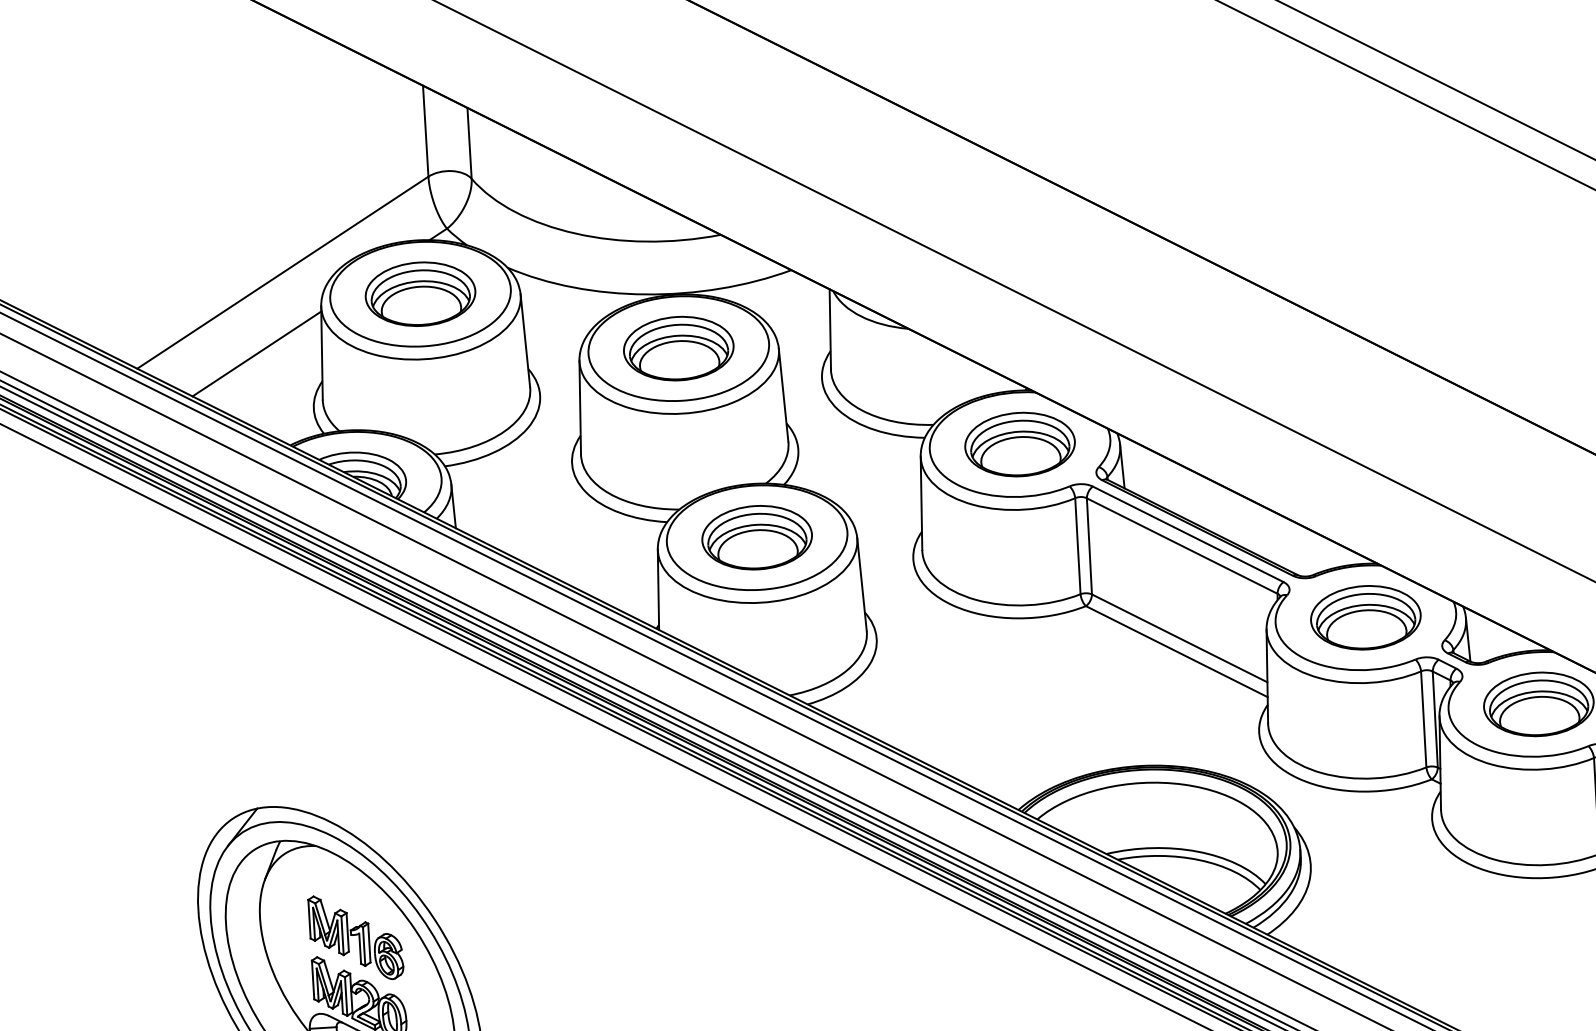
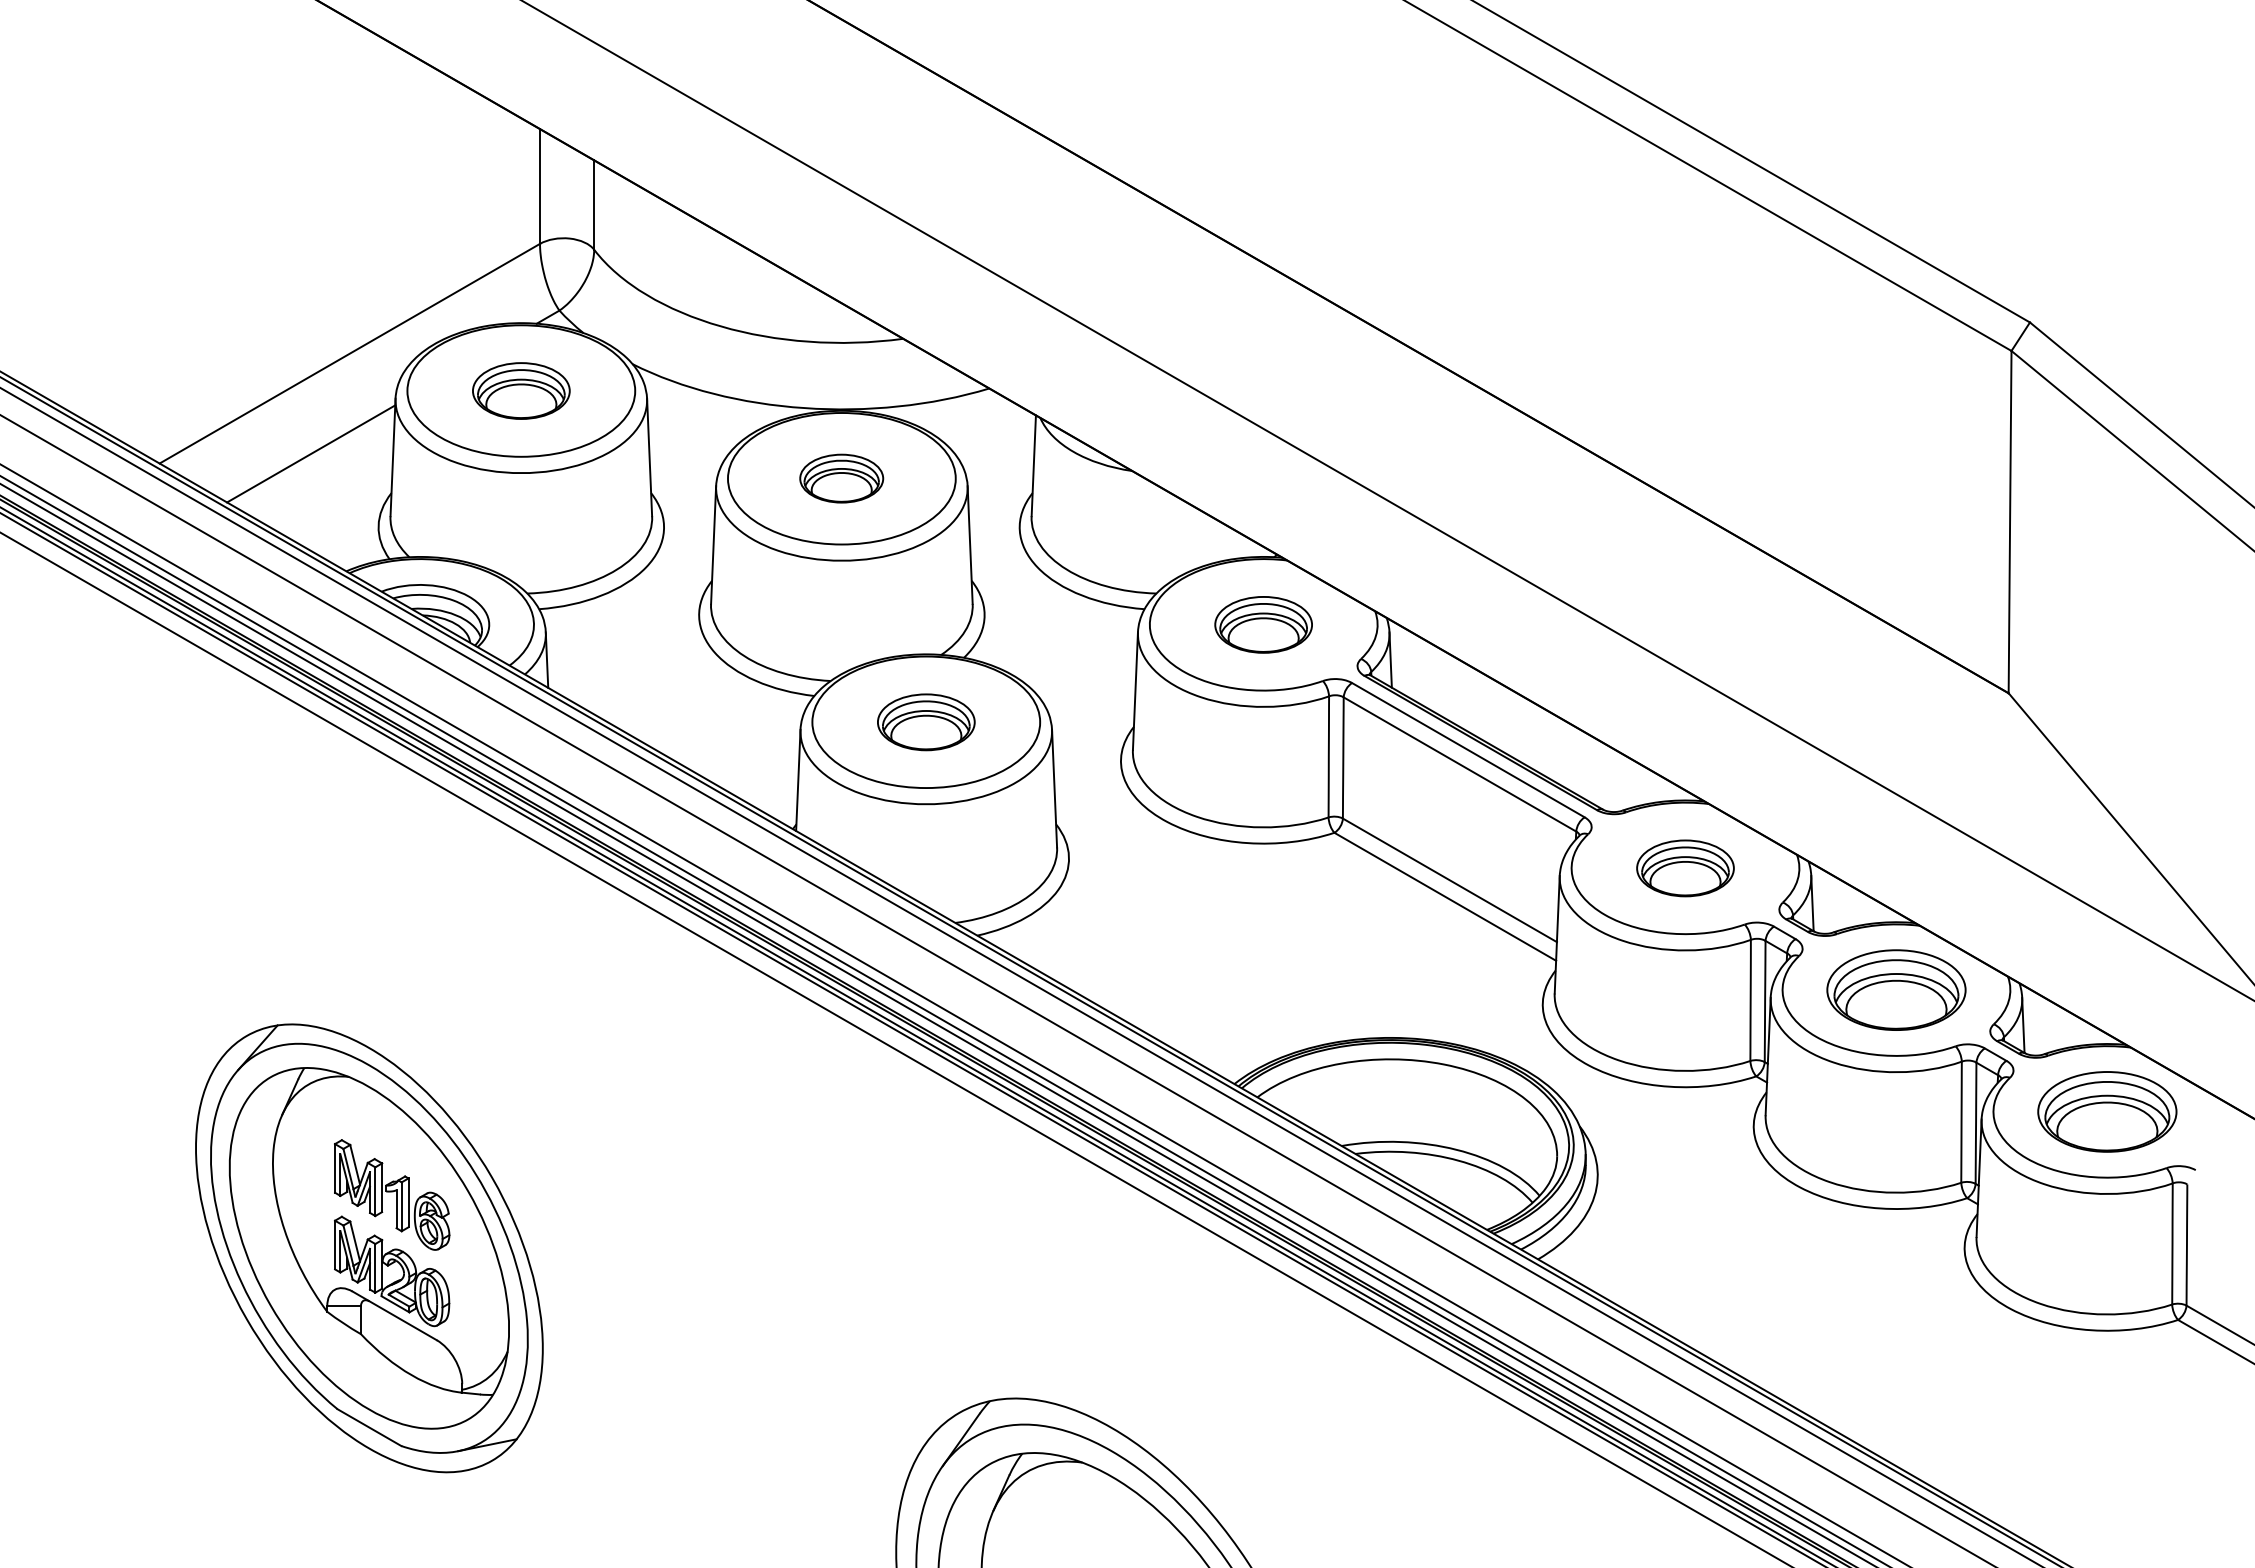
part: (420, 293) -> (521, 390), size x0.7
part: (678, 348) -> (841, 478), size x0.6
part: (1019, 444) -> (1263, 624), size x0.7
part: (757, 537) -> (926, 722), size x0.7
part: (1365, 617) -> (1685, 868), size x0.7

